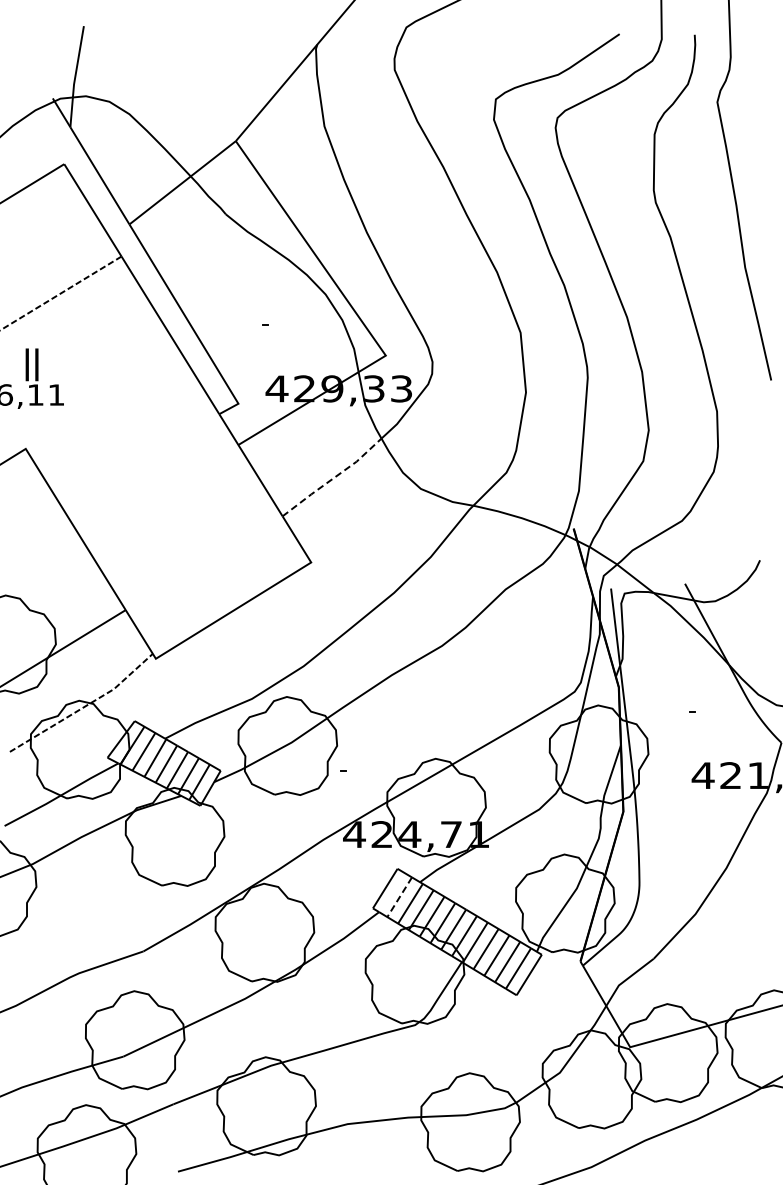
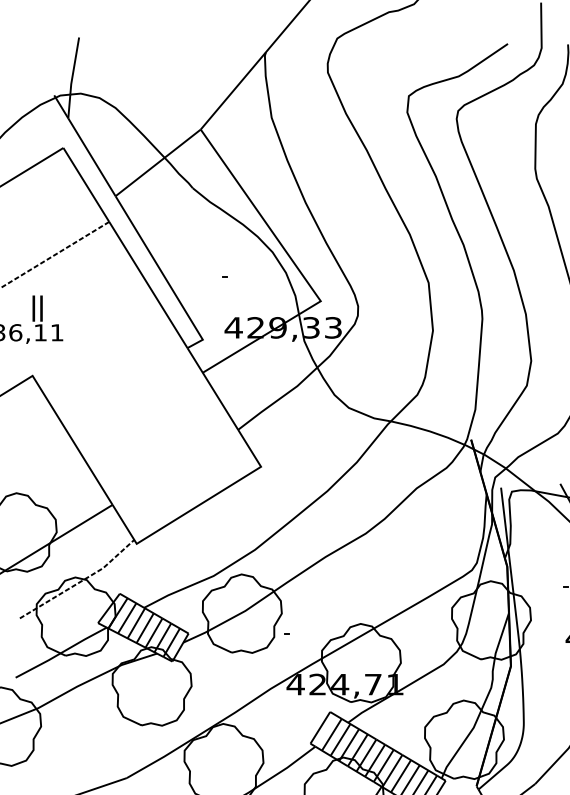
line: (333, 478) -> (278, 399), dashed -> solid
line: (399, 897) -> (331, 734), dashed -> solid

